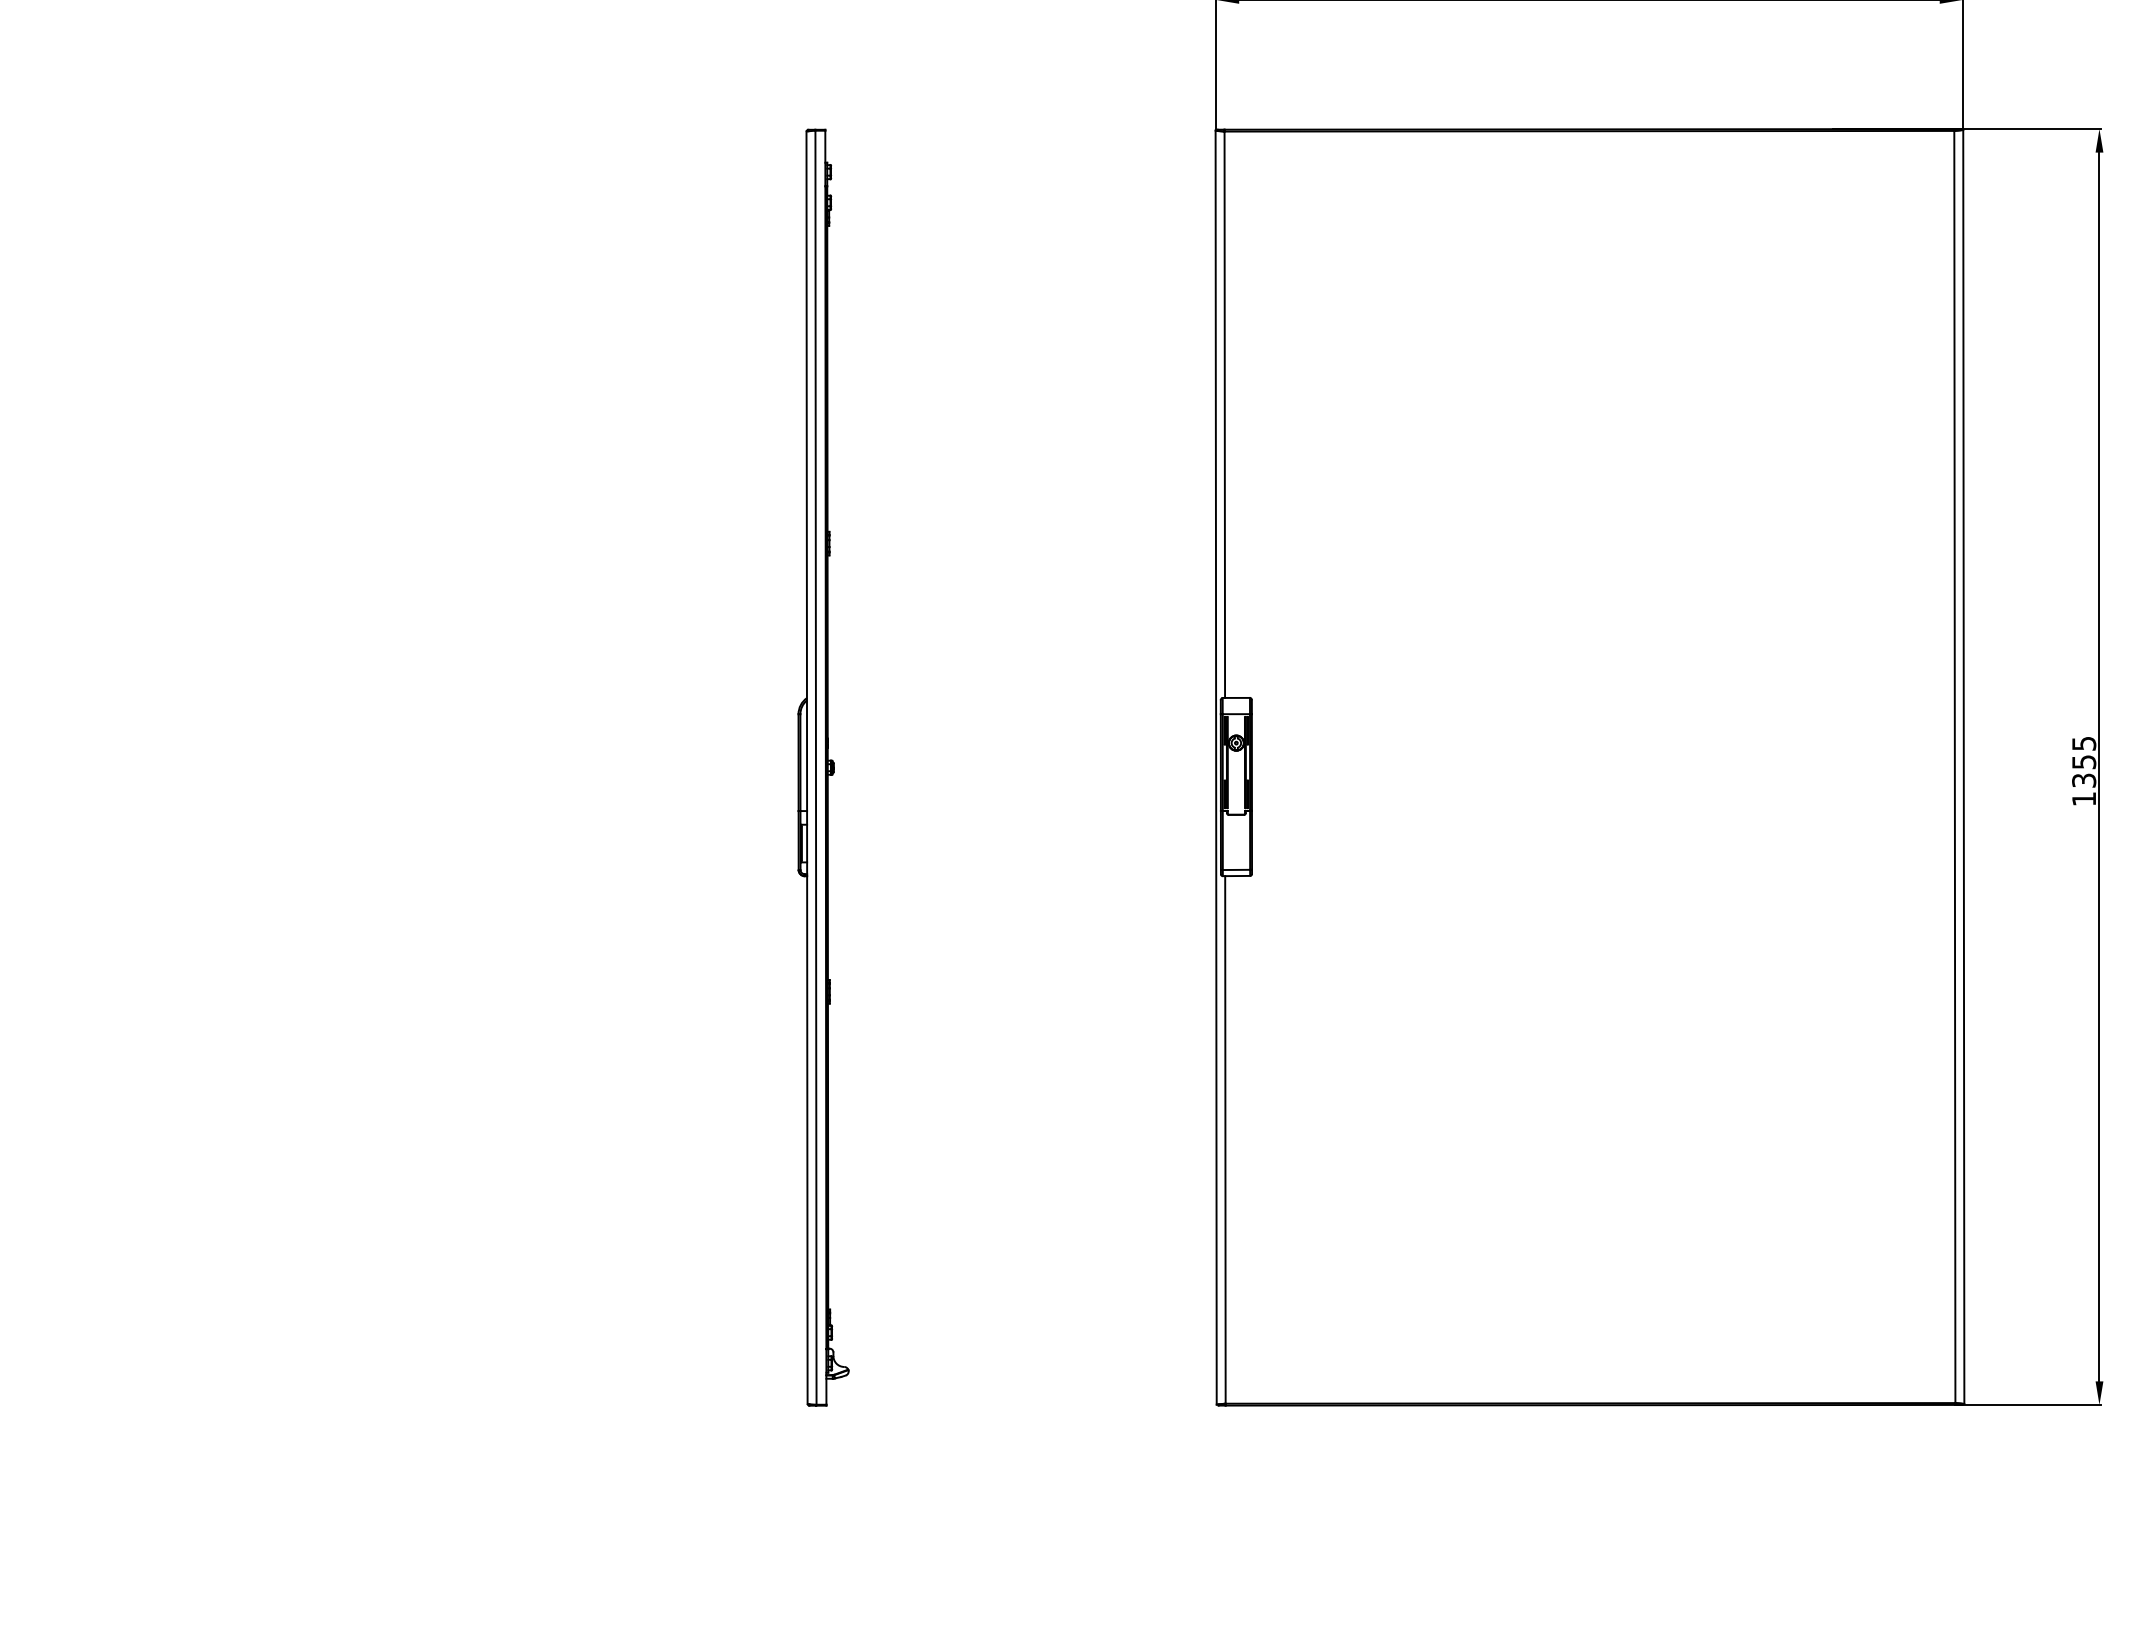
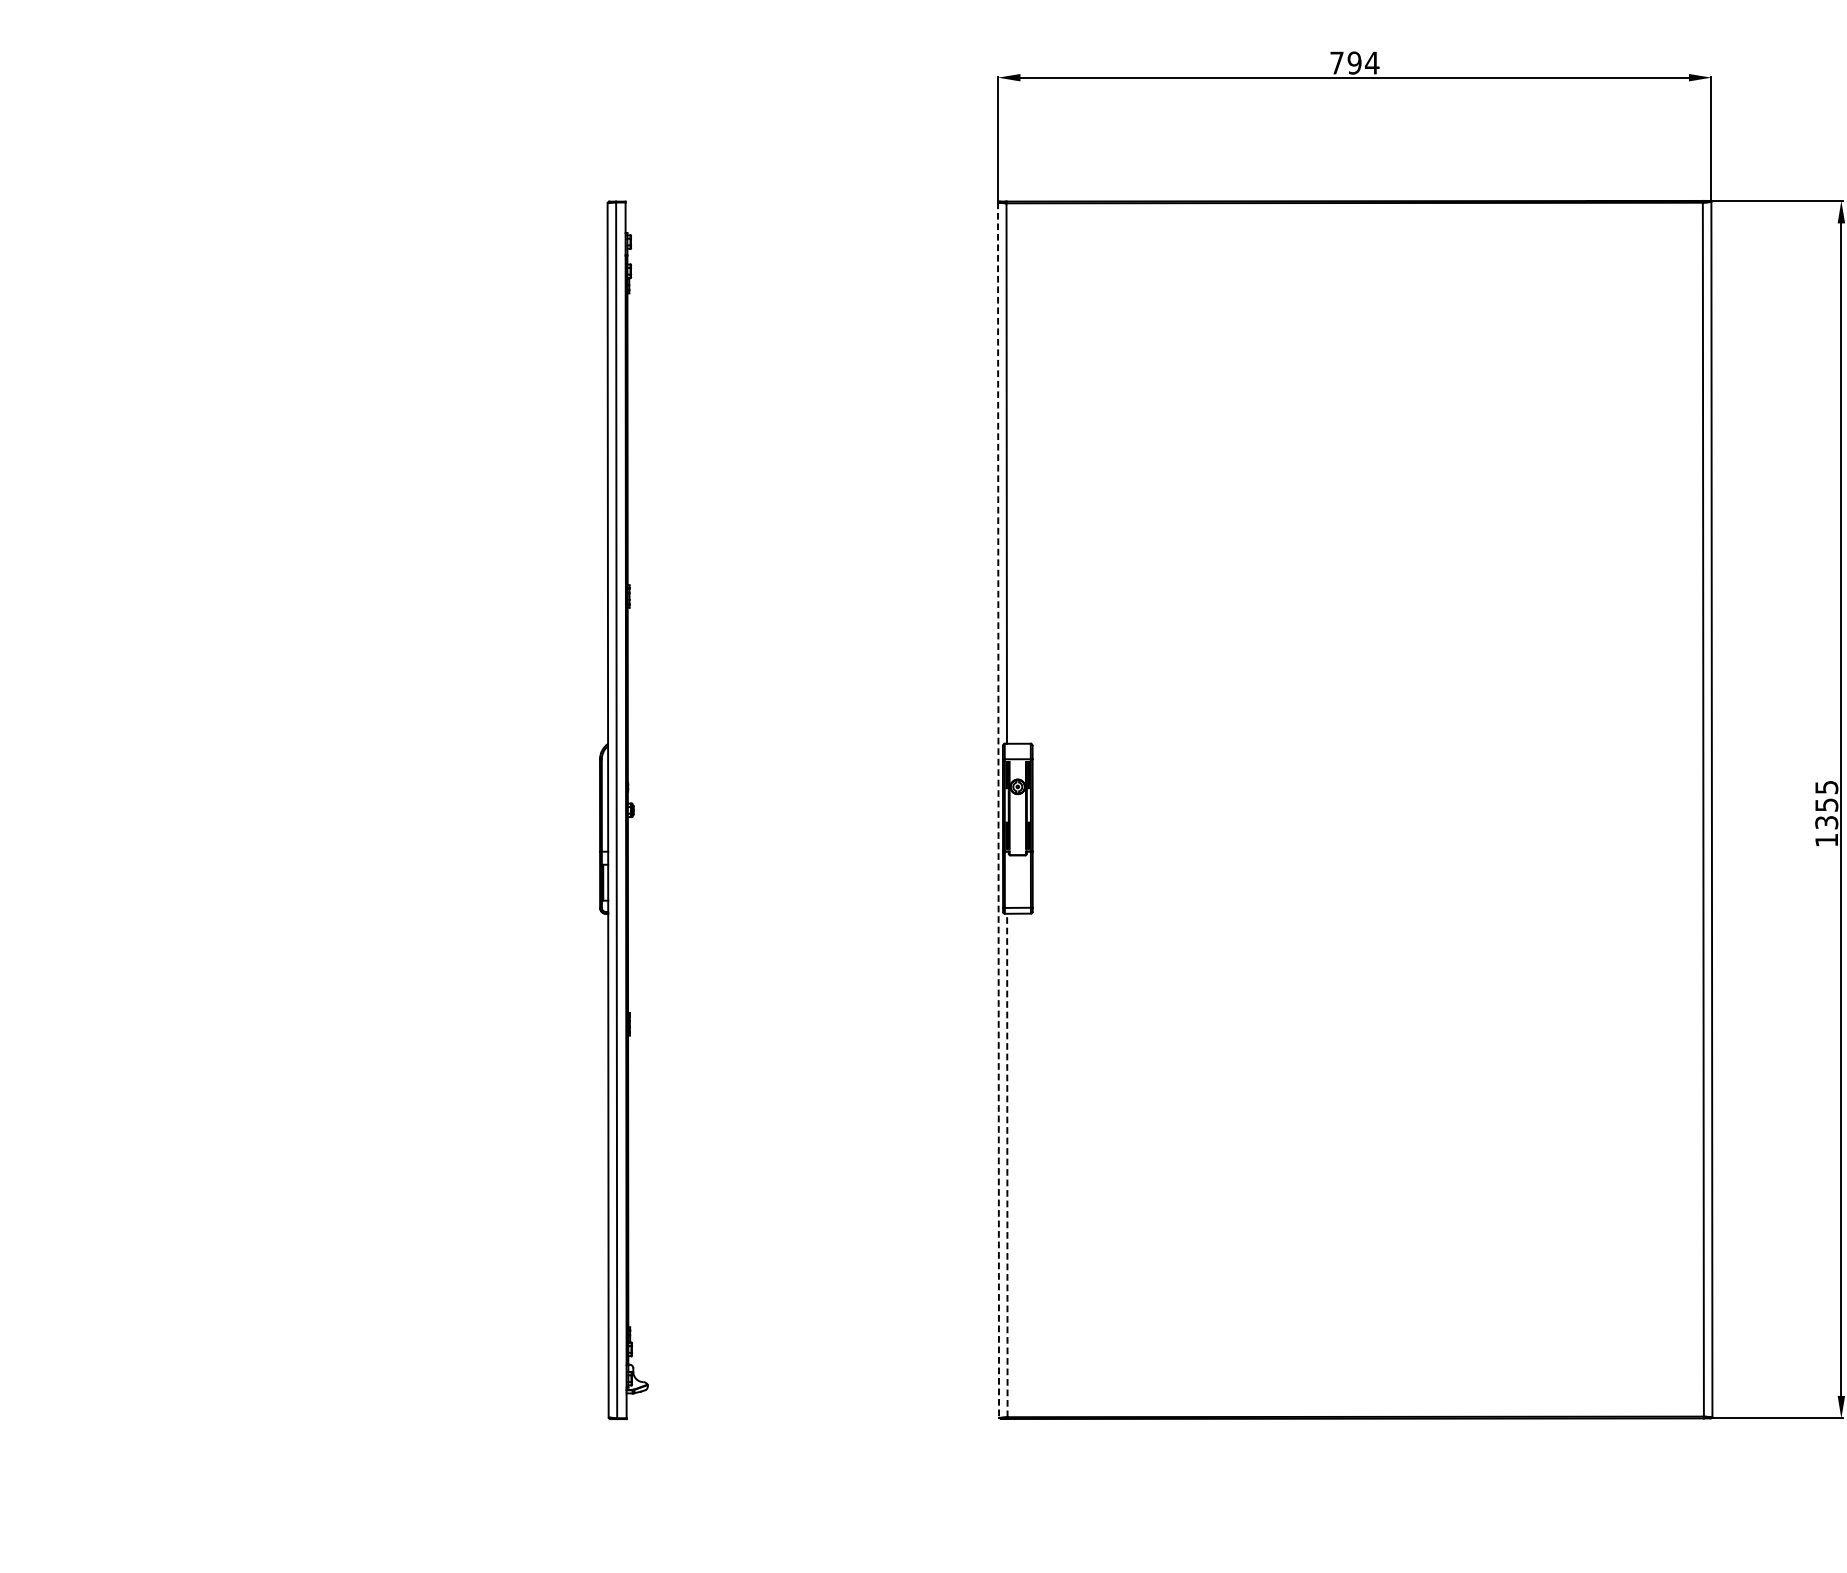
line: (1216, 768) -> (998, 811), solid -> dashed
line: (1225, 1139) -> (1007, 1165), solid -> dashed

